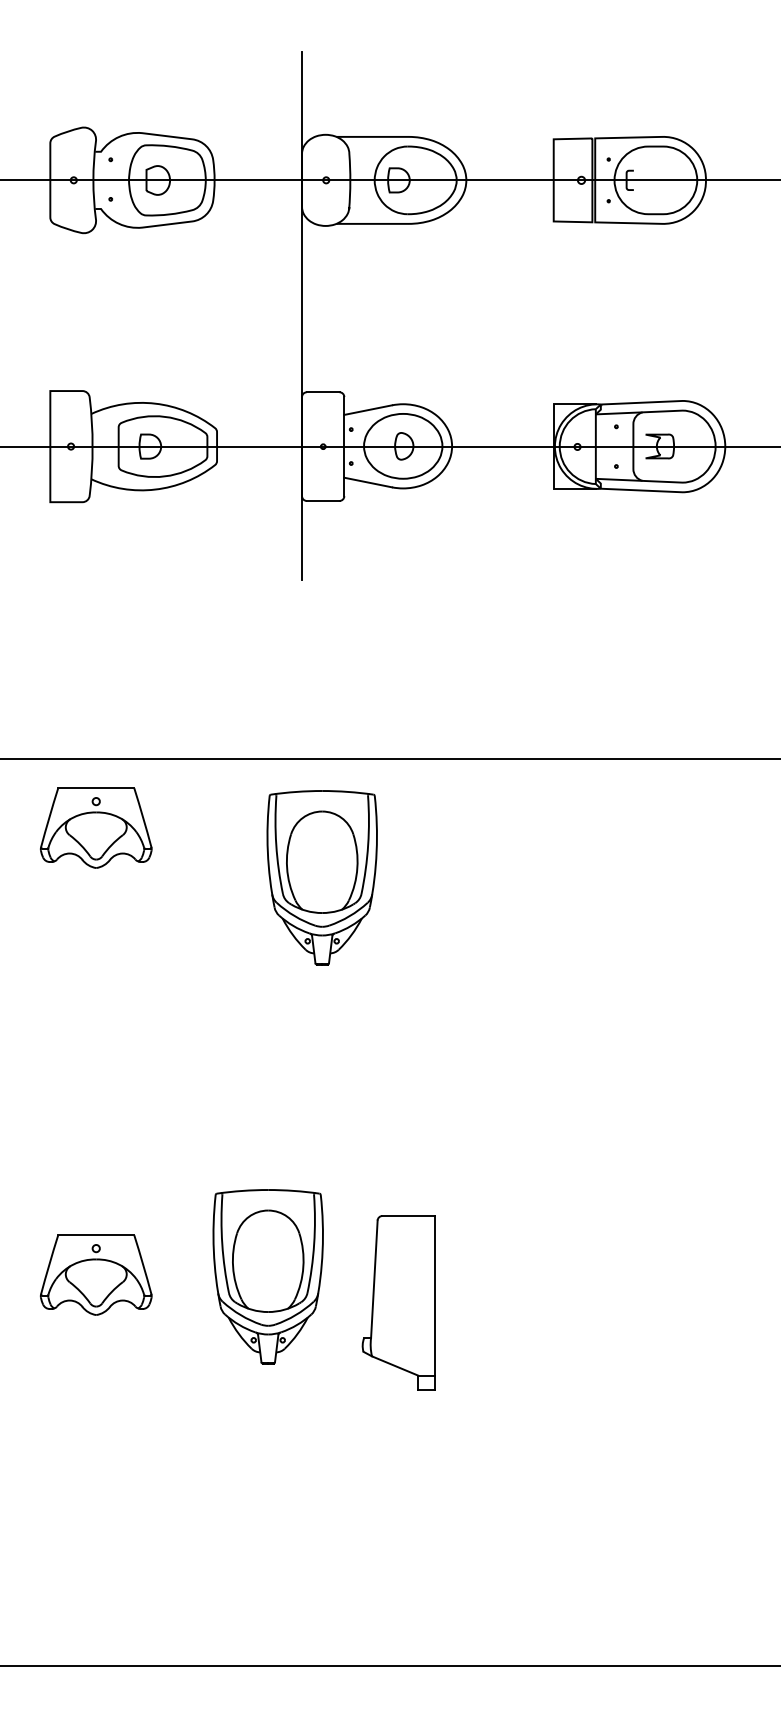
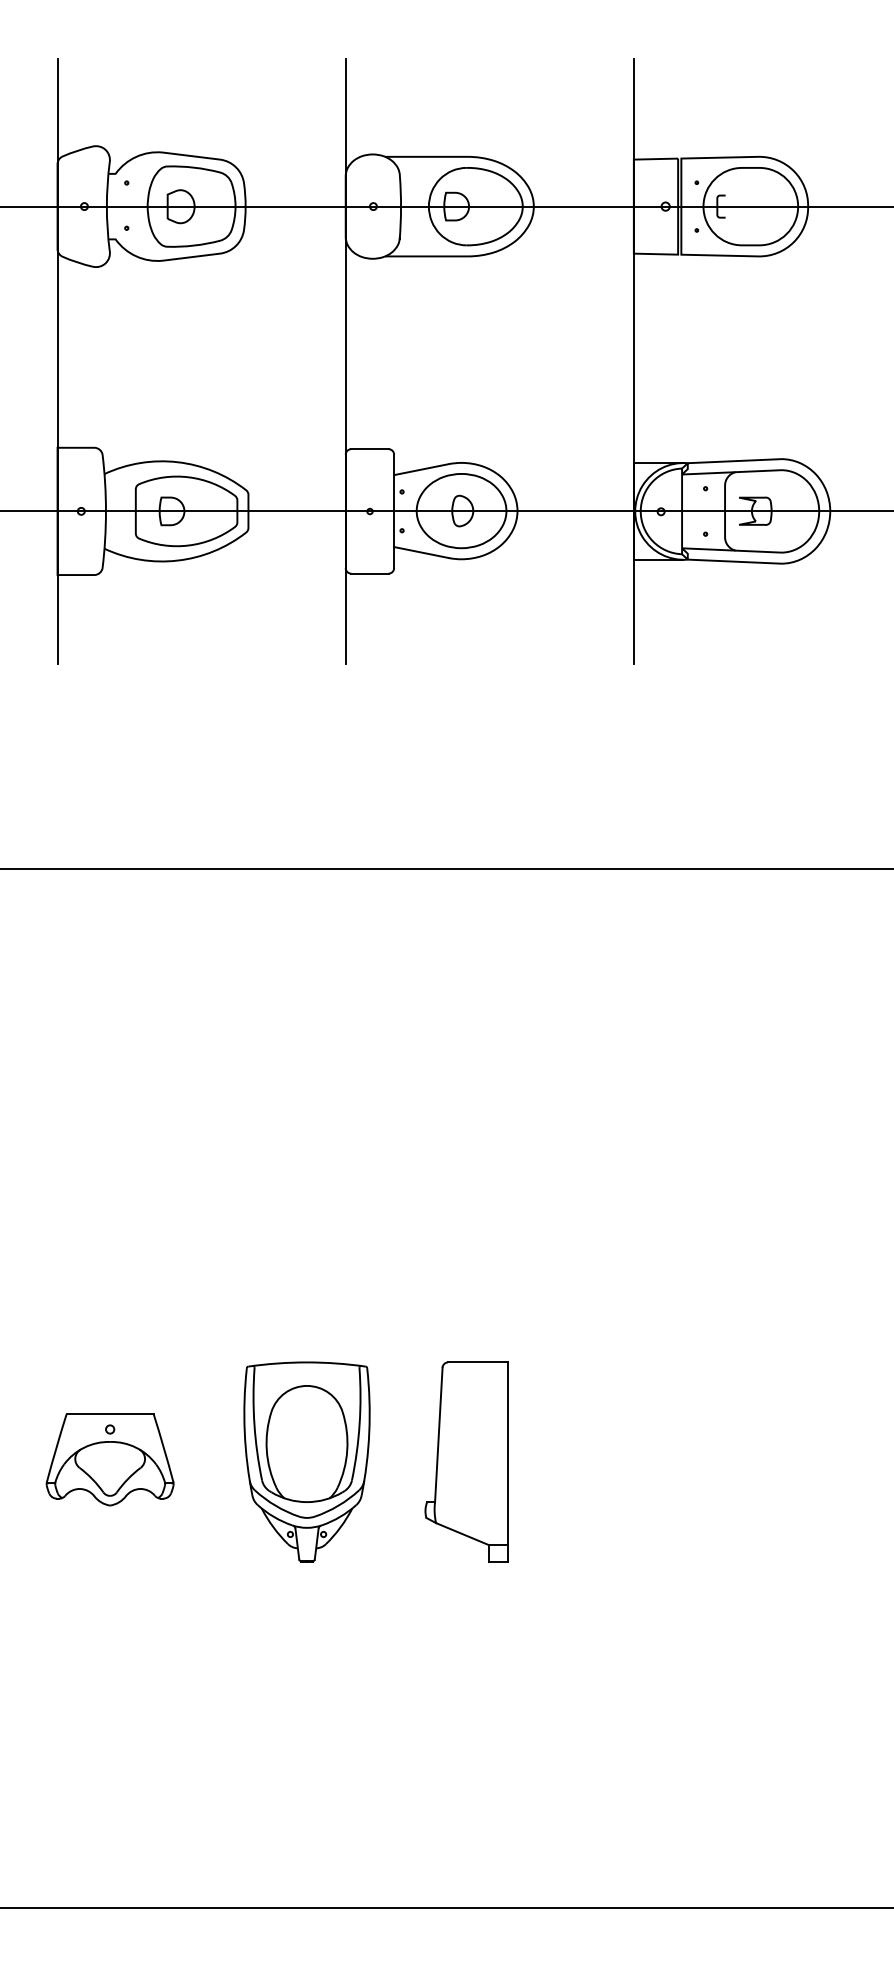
line: (50, 315) -> (57, 361), added
line: (553, 315) -> (633, 361), added
part: (95, 827) -> (109, 947), removed
part: (321, 877) -> (368, 1004), removed
part: (398, 1302) -> (466, 1461), moved

